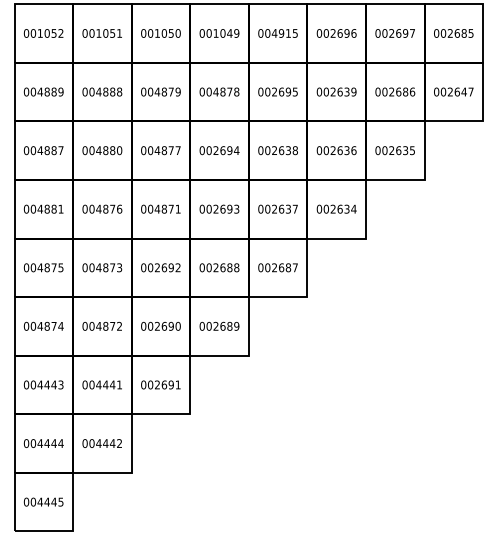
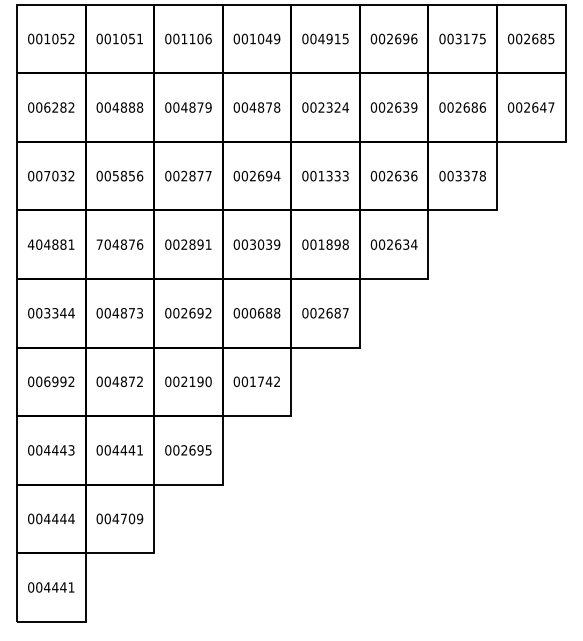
text: (171, 33) -> (200, 38), 001050 -> 001106
text: (401, 33) -> (470, 38), 002697 -> 003175
text: (50, 91) -> (59, 107), 004889 -> 006282
text: (288, 91) -> (337, 107), 002695 -> 002324
text: (50, 150) -> (59, 175), 004887 -> 007032
text: (108, 150) -> (127, 175), 004880 -> 005856
text: (157, 150) -> (184, 175), 004877 -> 002877
text: (284, 150) -> (333, 175), 002638 -> 001333
text: (401, 150) -> (470, 175), 002635 -> 003378
text: (25, 209) -> (30, 244), 004881 -> 404881
text: (84, 209) -> (99, 244), 004876 -> 704876
text: (164, 209) -> (192, 244), 004871 -> 002891
text: (226, 209) -> (265, 244), 002693 -> 003039
text: (284, 209) -> (333, 244), 002637 -> 001898
text: (50, 268) -> (59, 313), 004875 -> 003344
text: (215, 268) -> (252, 313), 002688 -> 000688
text: (50, 326) -> (59, 381), 004874 -> 006992
text: (164, 326) -> (192, 381), 002690 -> 002190
text: (226, 326) -> (265, 381), 002689 -> 001742
text: (178, 385) -> (208, 450), 002691 -> 002695
text: (112, 443) -> (131, 518), 004442 -> 004709
text: (61, 502) -> (71, 587), 004445 -> 004441

